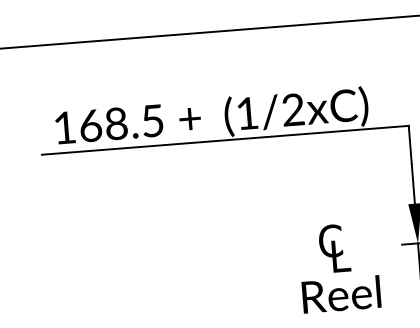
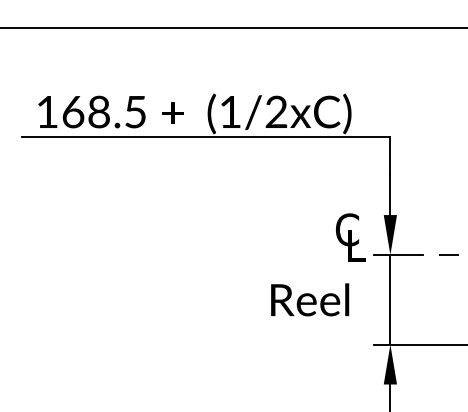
text: (334, 248) -> (350, 237), moved

